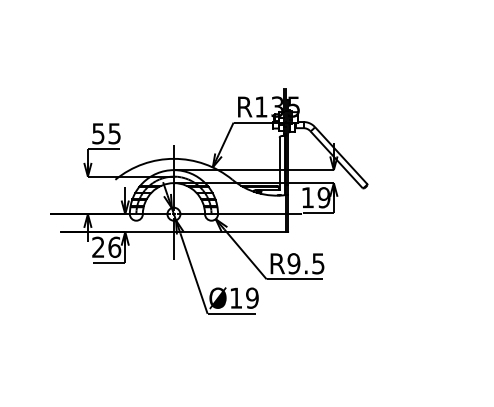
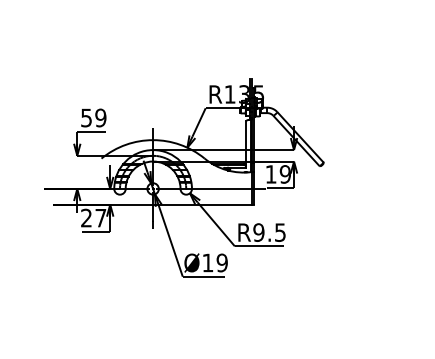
text: (114, 133) -> (100, 117), 55 -> 59
text: (114, 246) -> (100, 217), 26 -> 27

